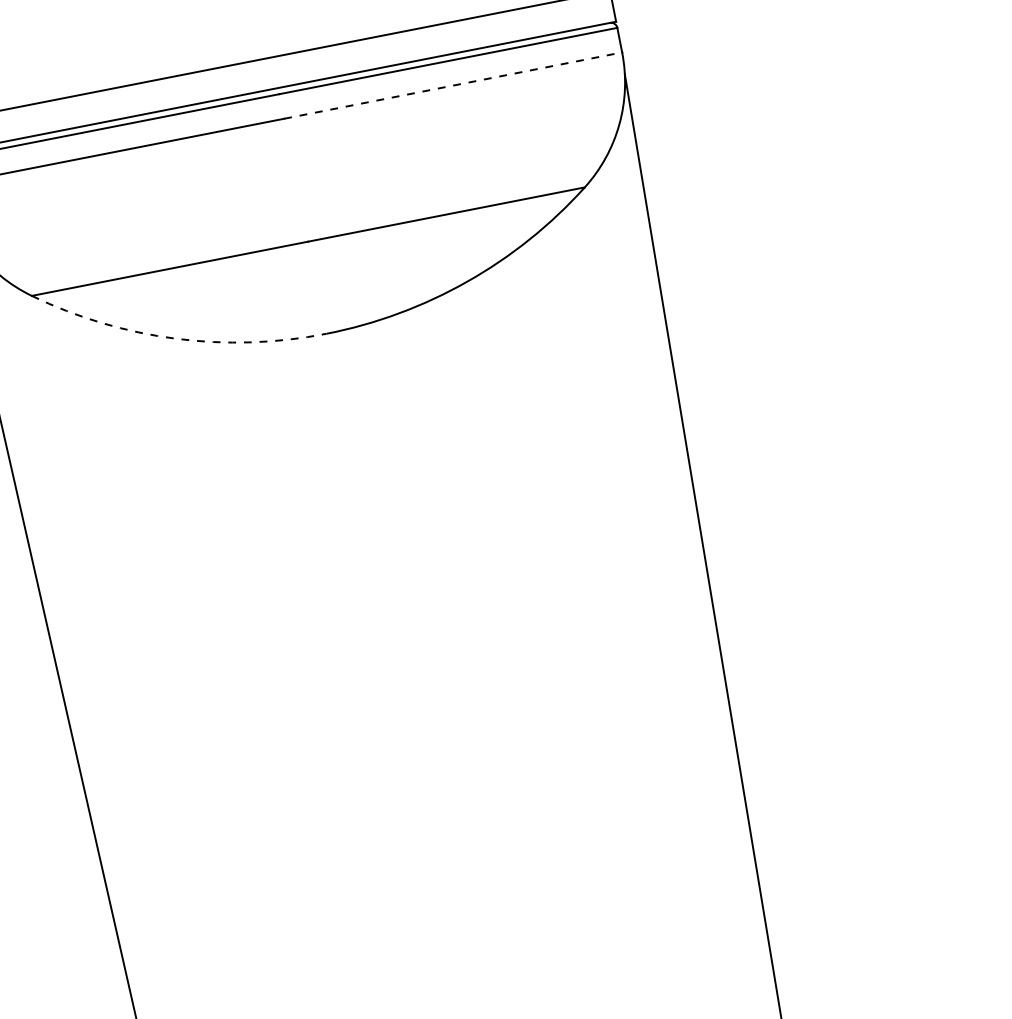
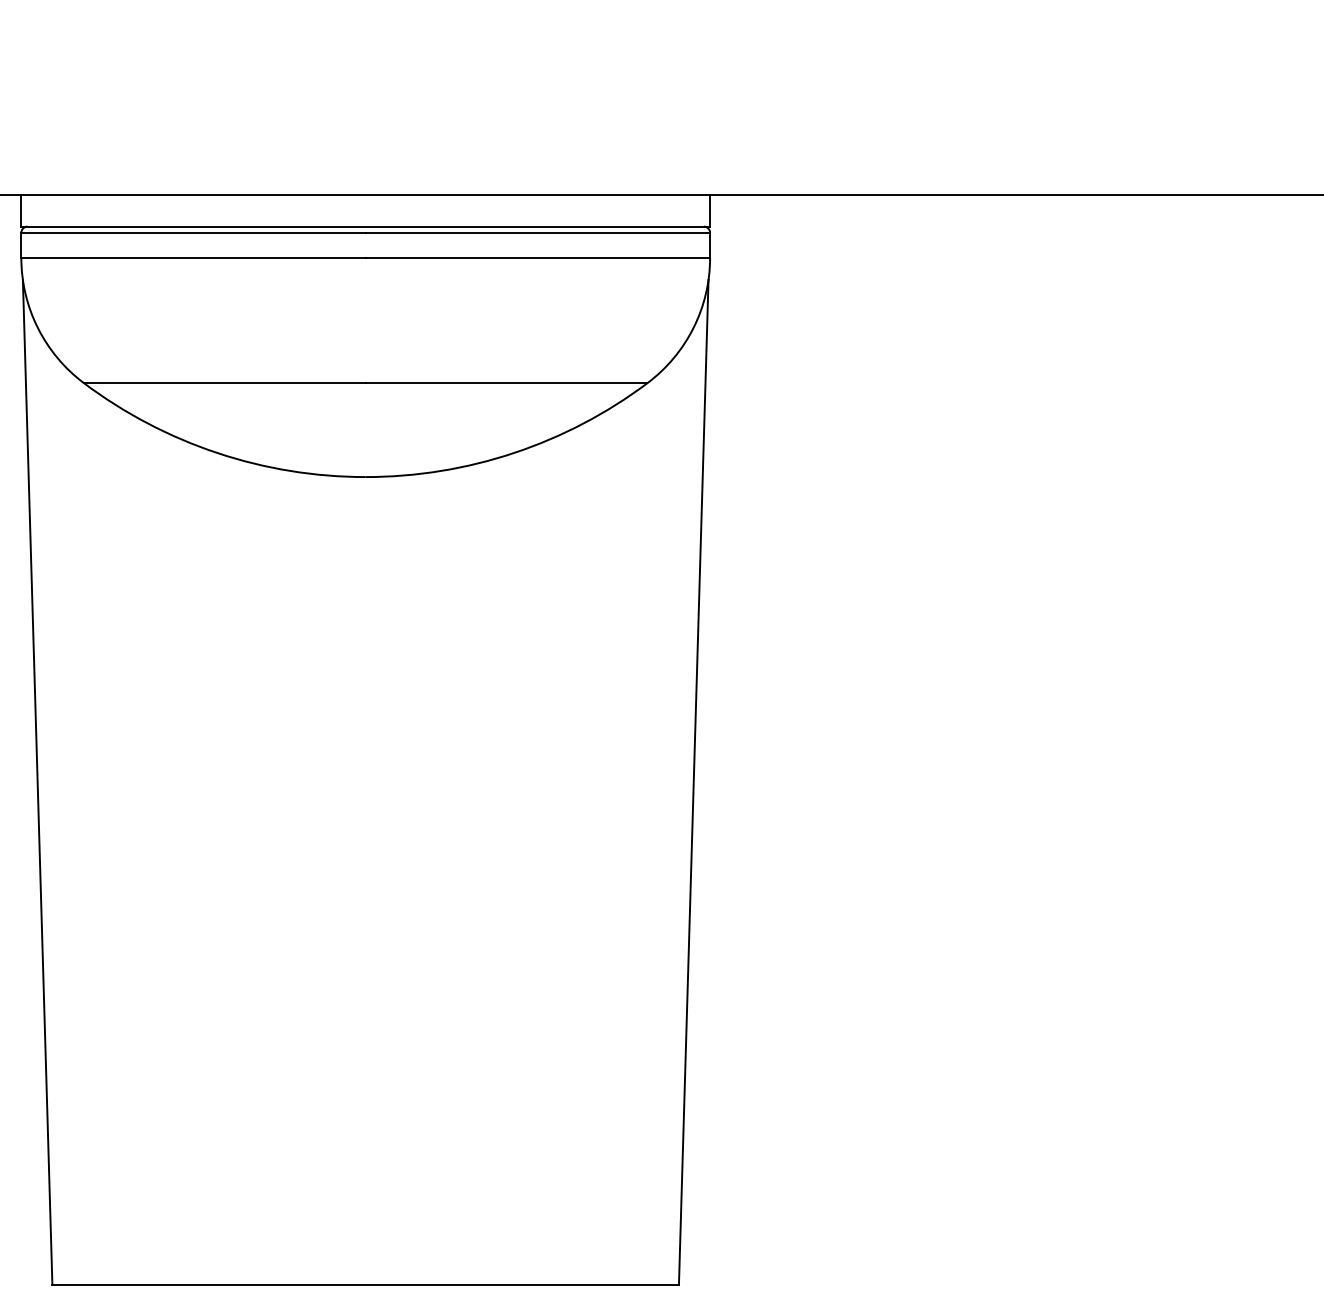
line: (453, 85) -> (538, 257), dashed -> solid
arc: (176, 338) -> (217, 452), dashed -> solid

